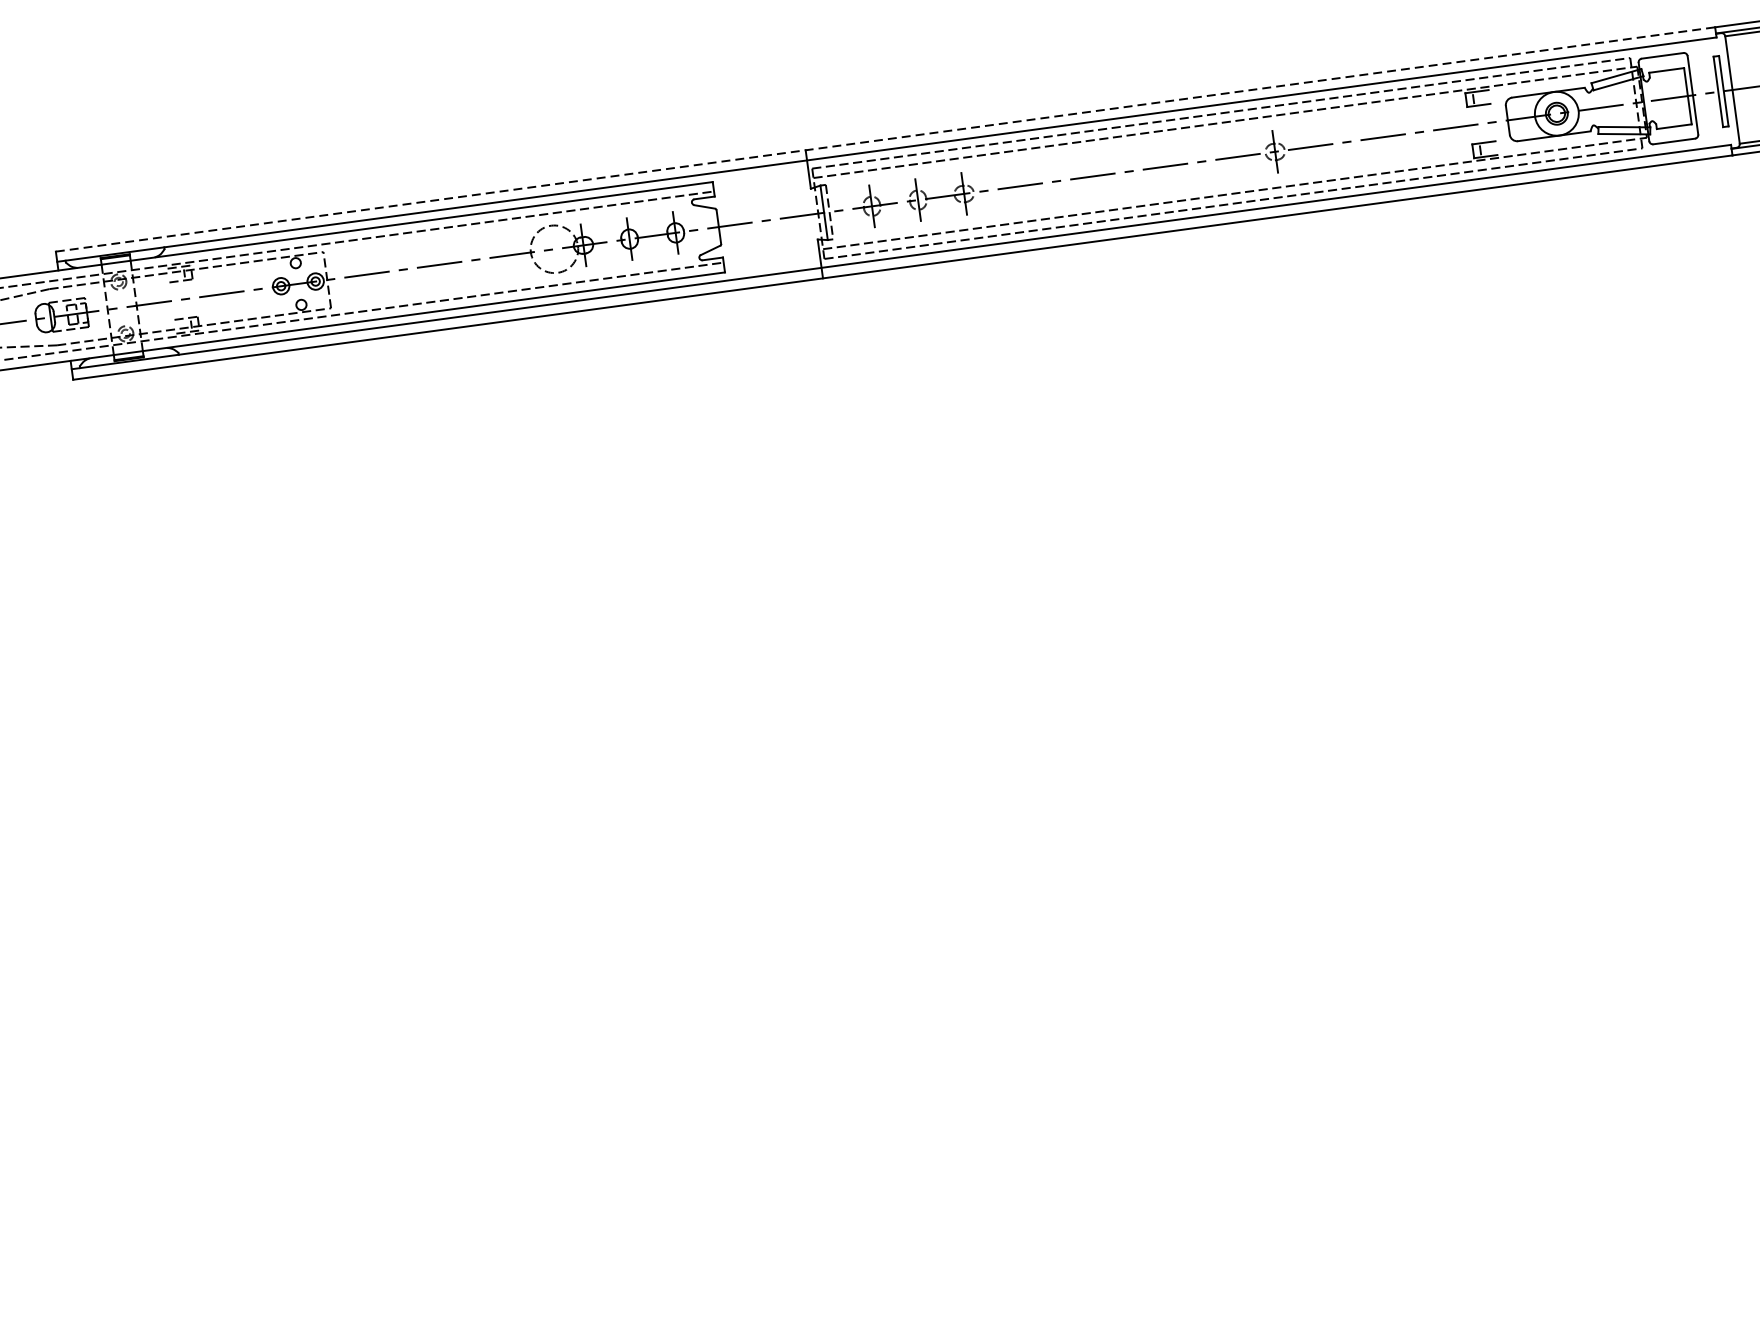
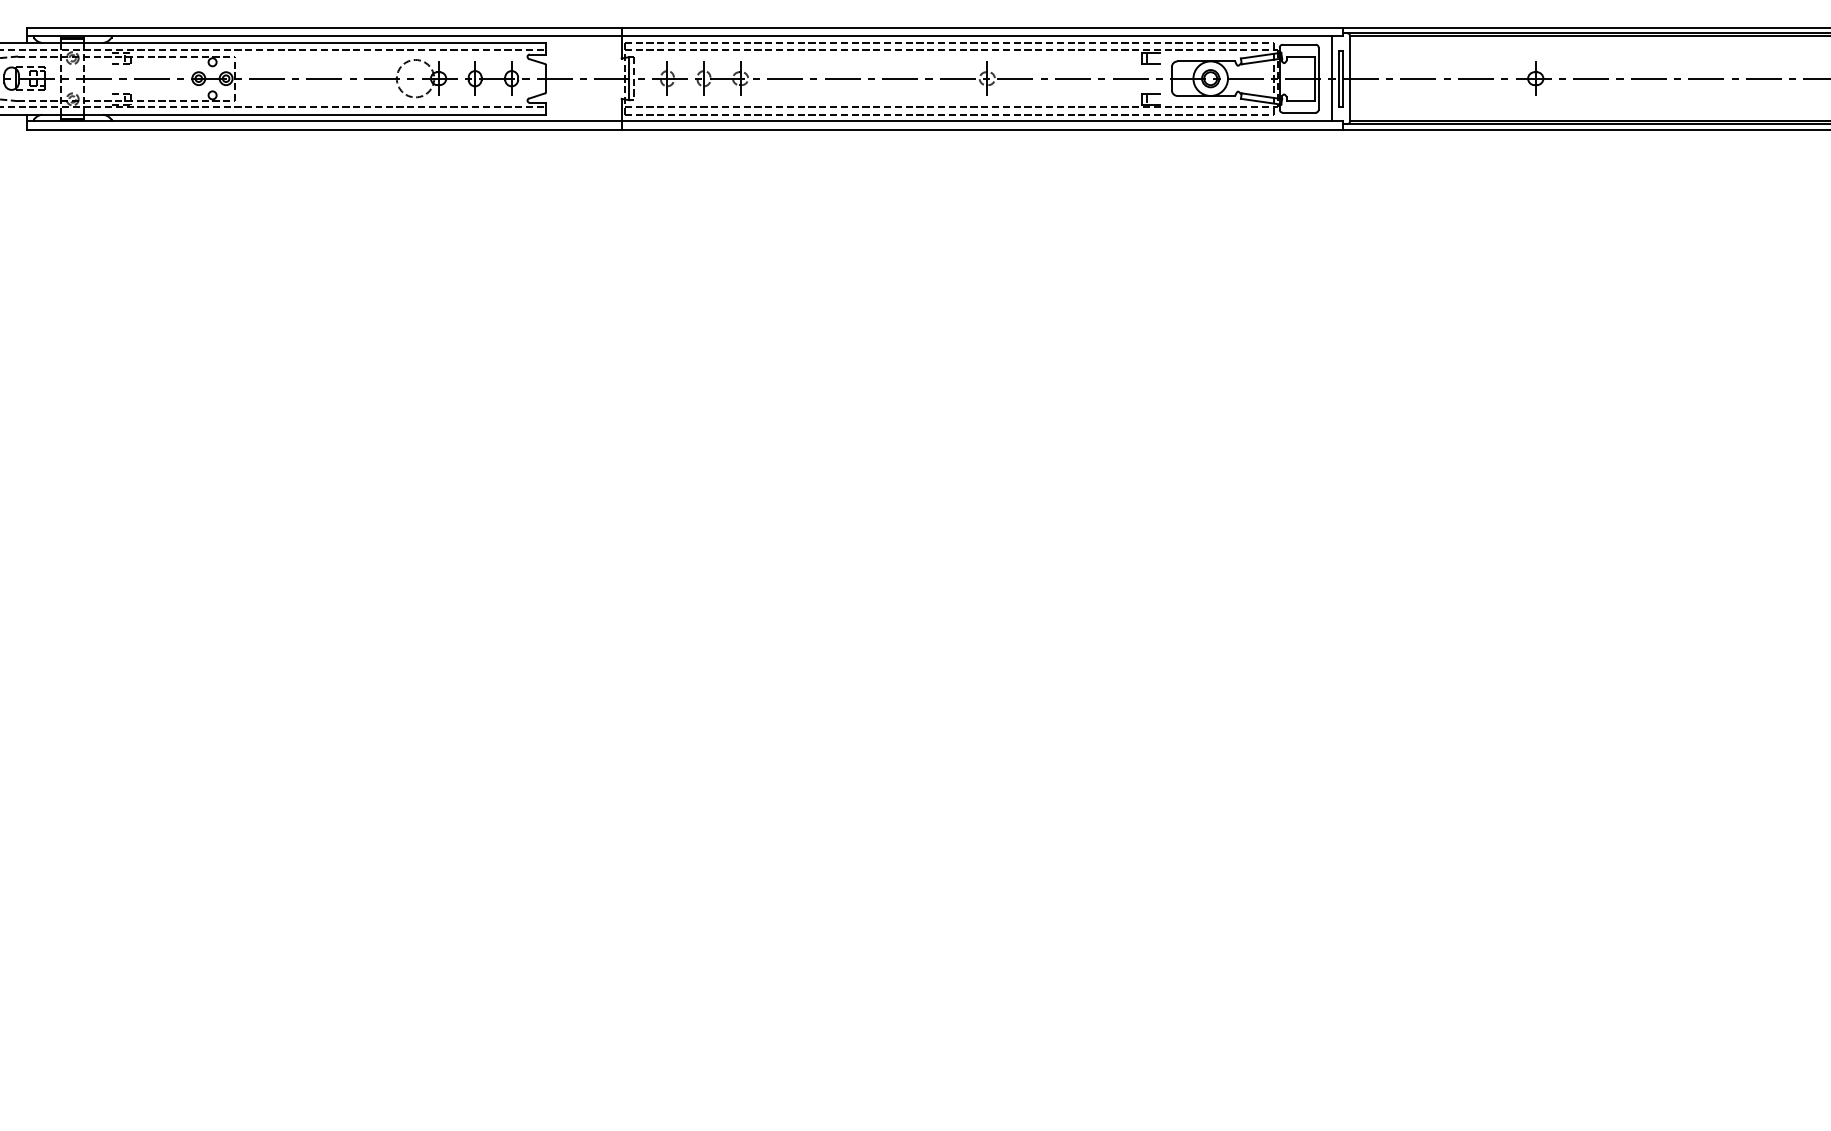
line: (1709, 92) -> (1331, 78), added
line: (886, 139) -> (685, 28), dashed -> solid

